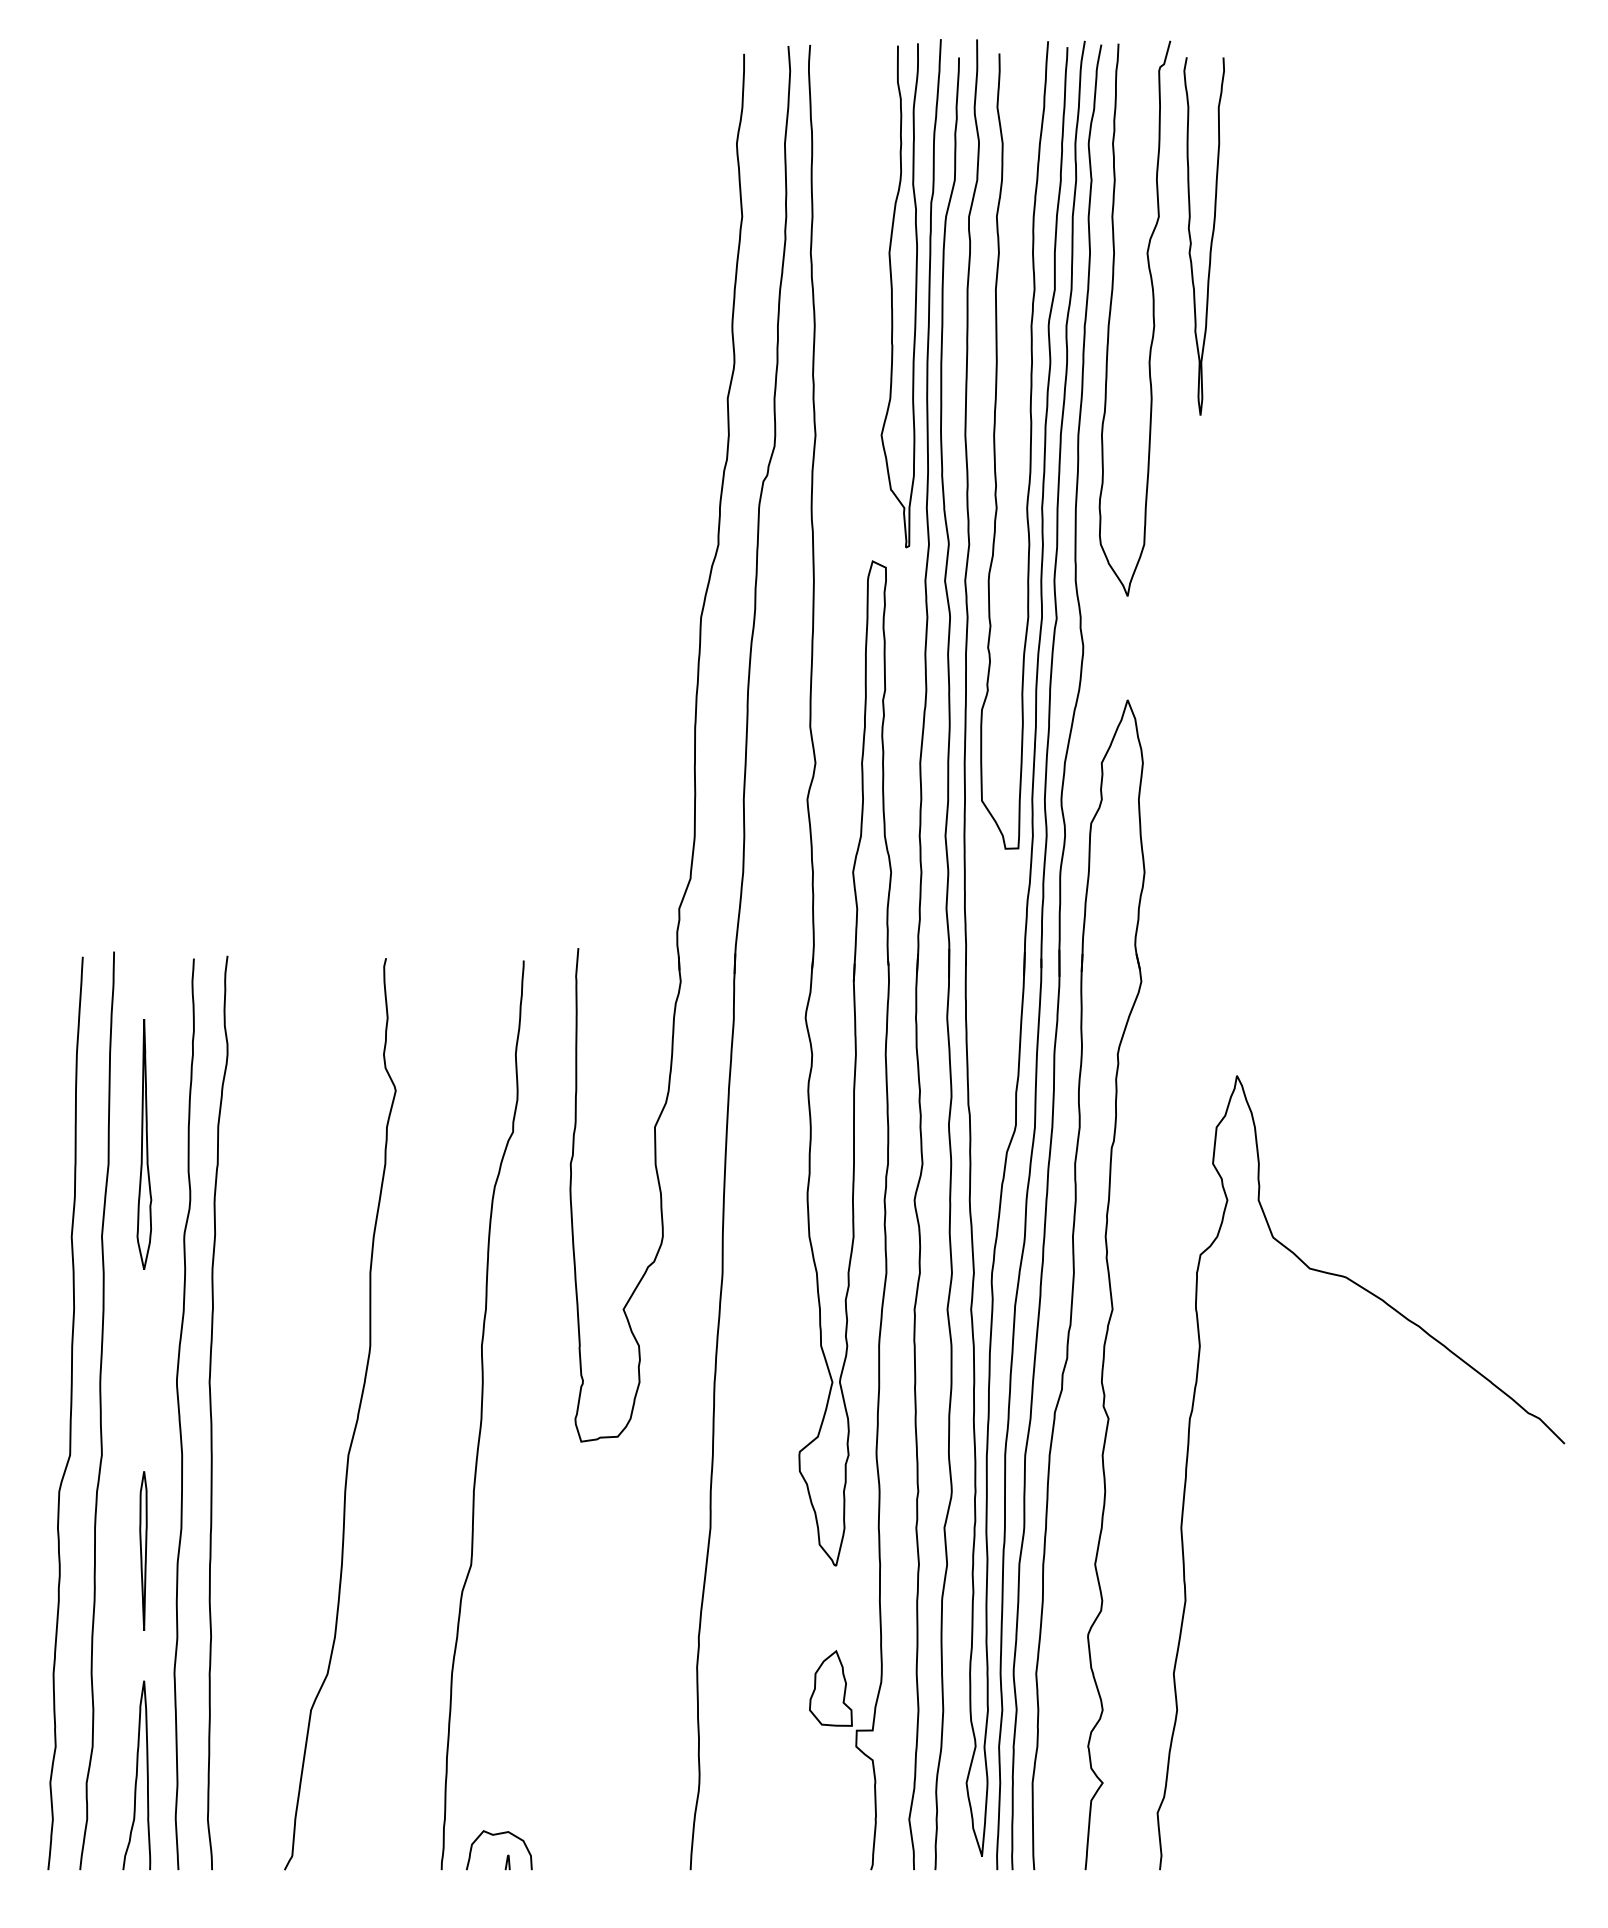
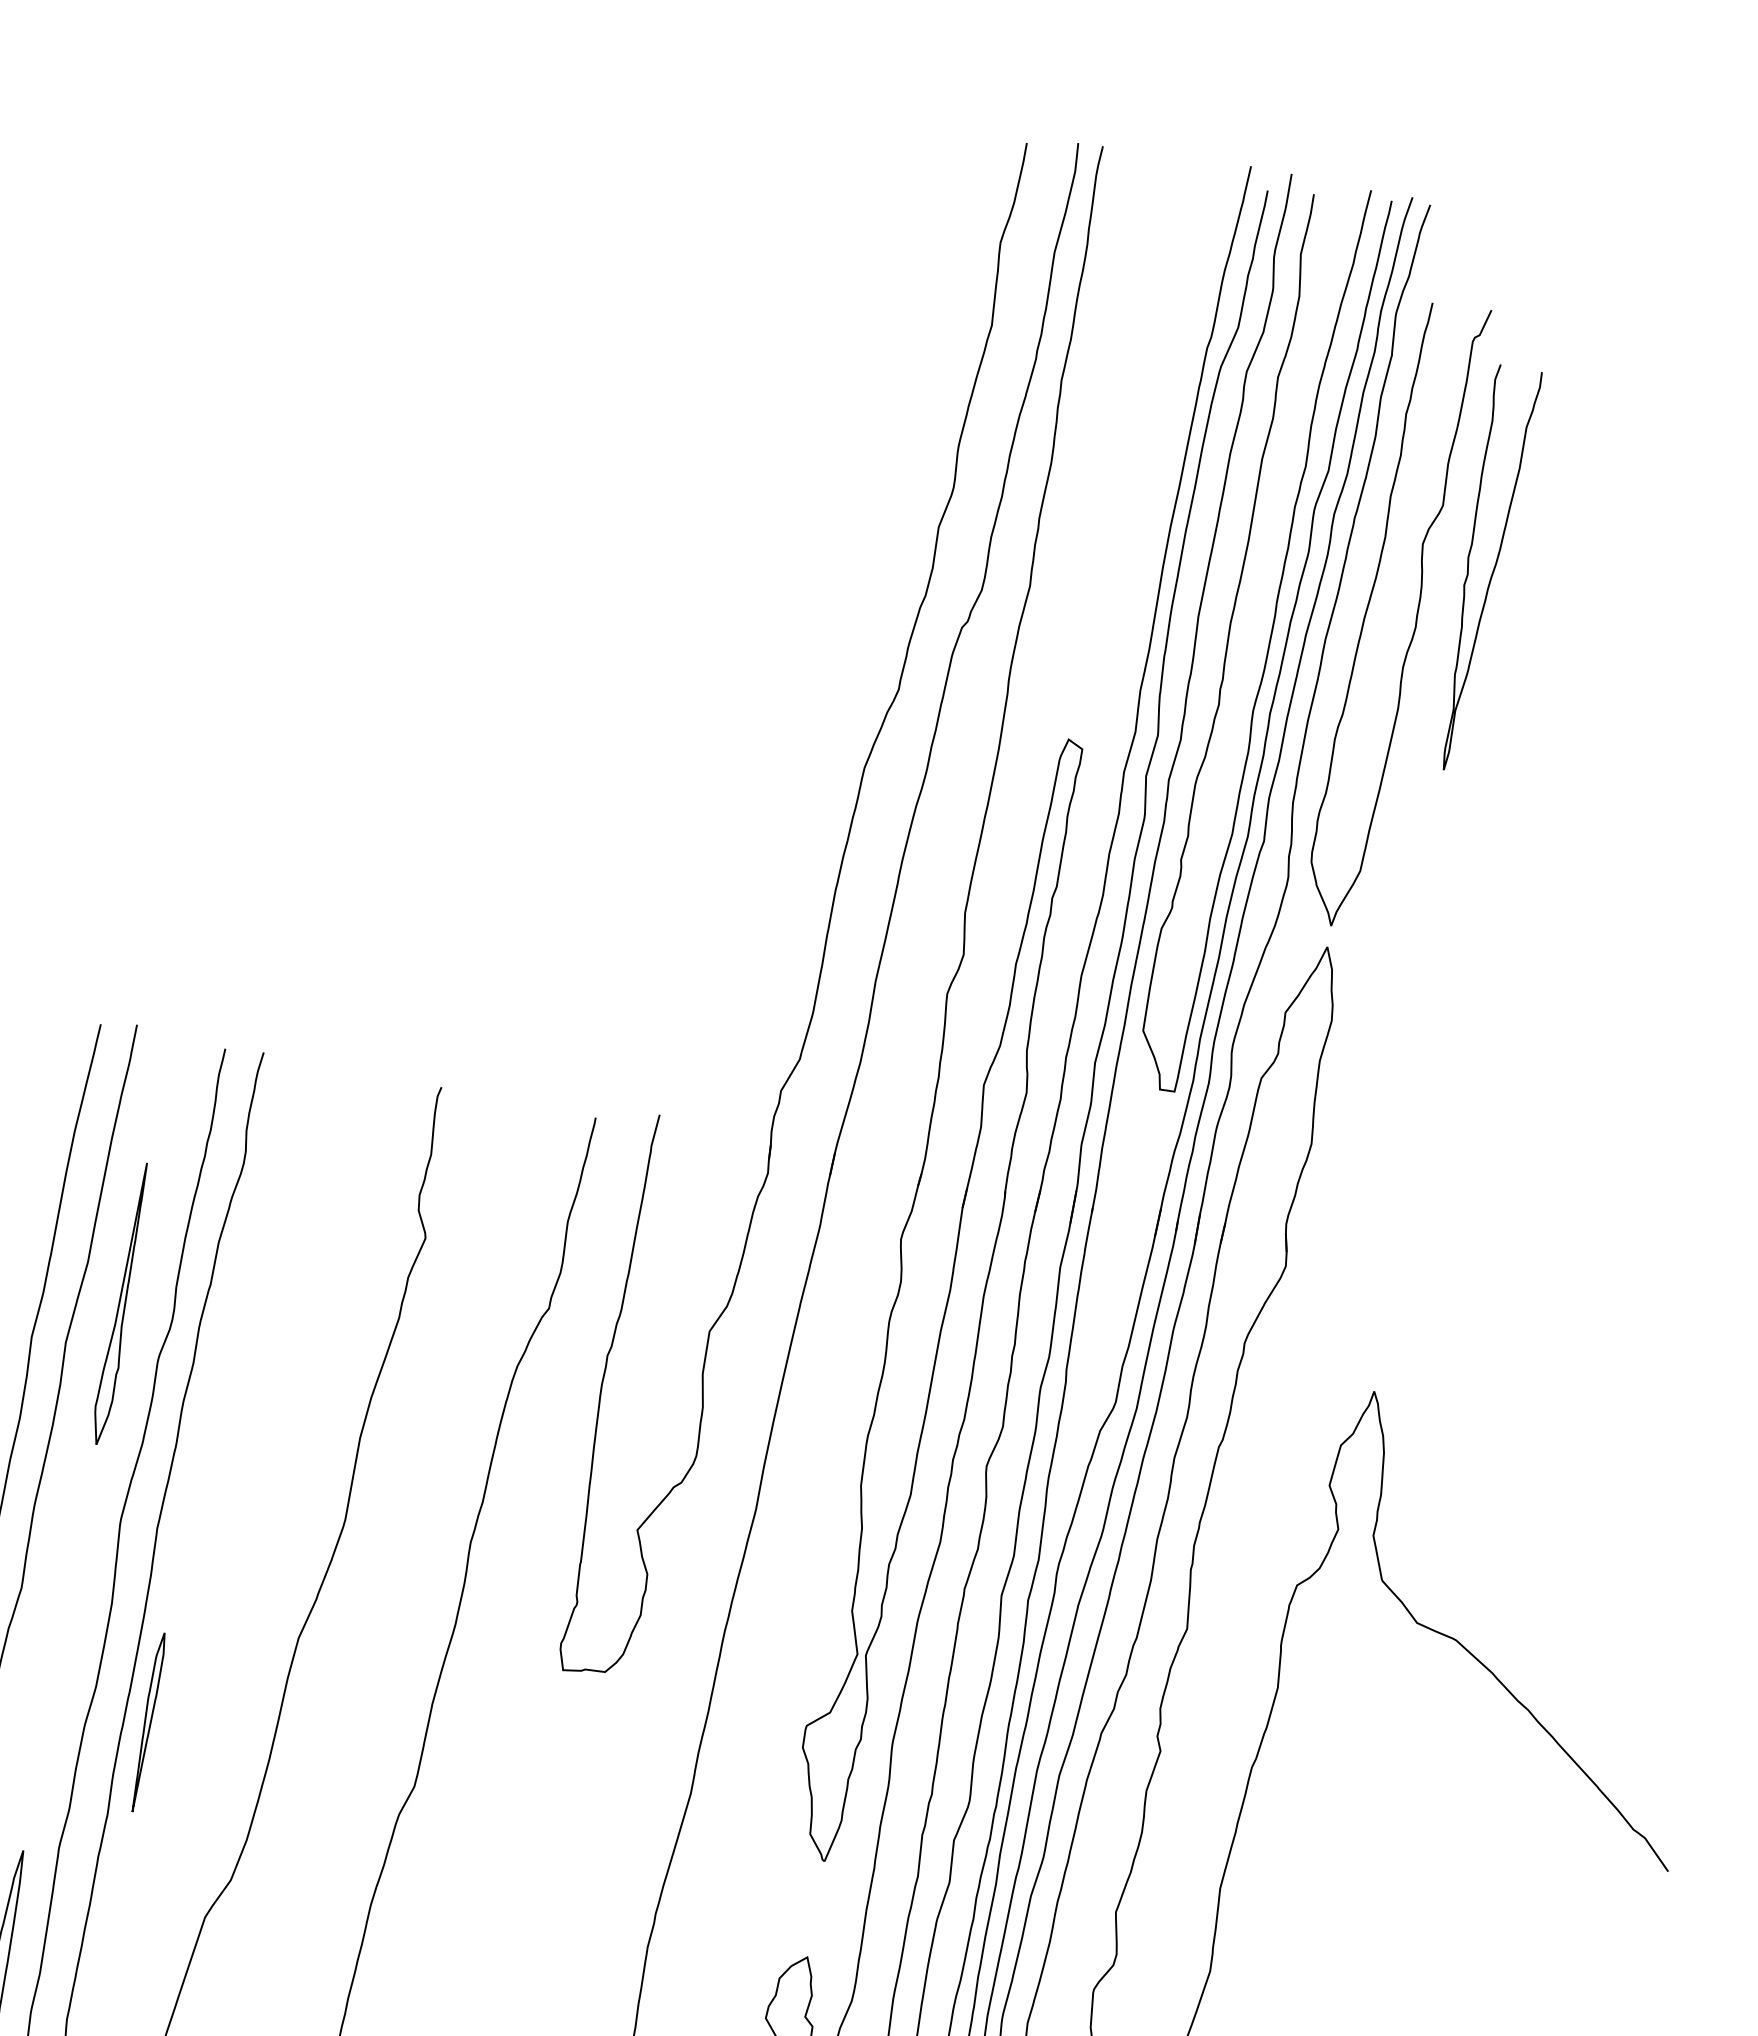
curve: (1211, 236) -> (1492, 571), moved
curve: (892, 295) -> (1144, 444), removed
curve: (1152, 317) -> (1415, 617), moved
part: (144, 1144) -> (122, 1303), moved
part: (143, 1550) -> (147, 1721), moved

